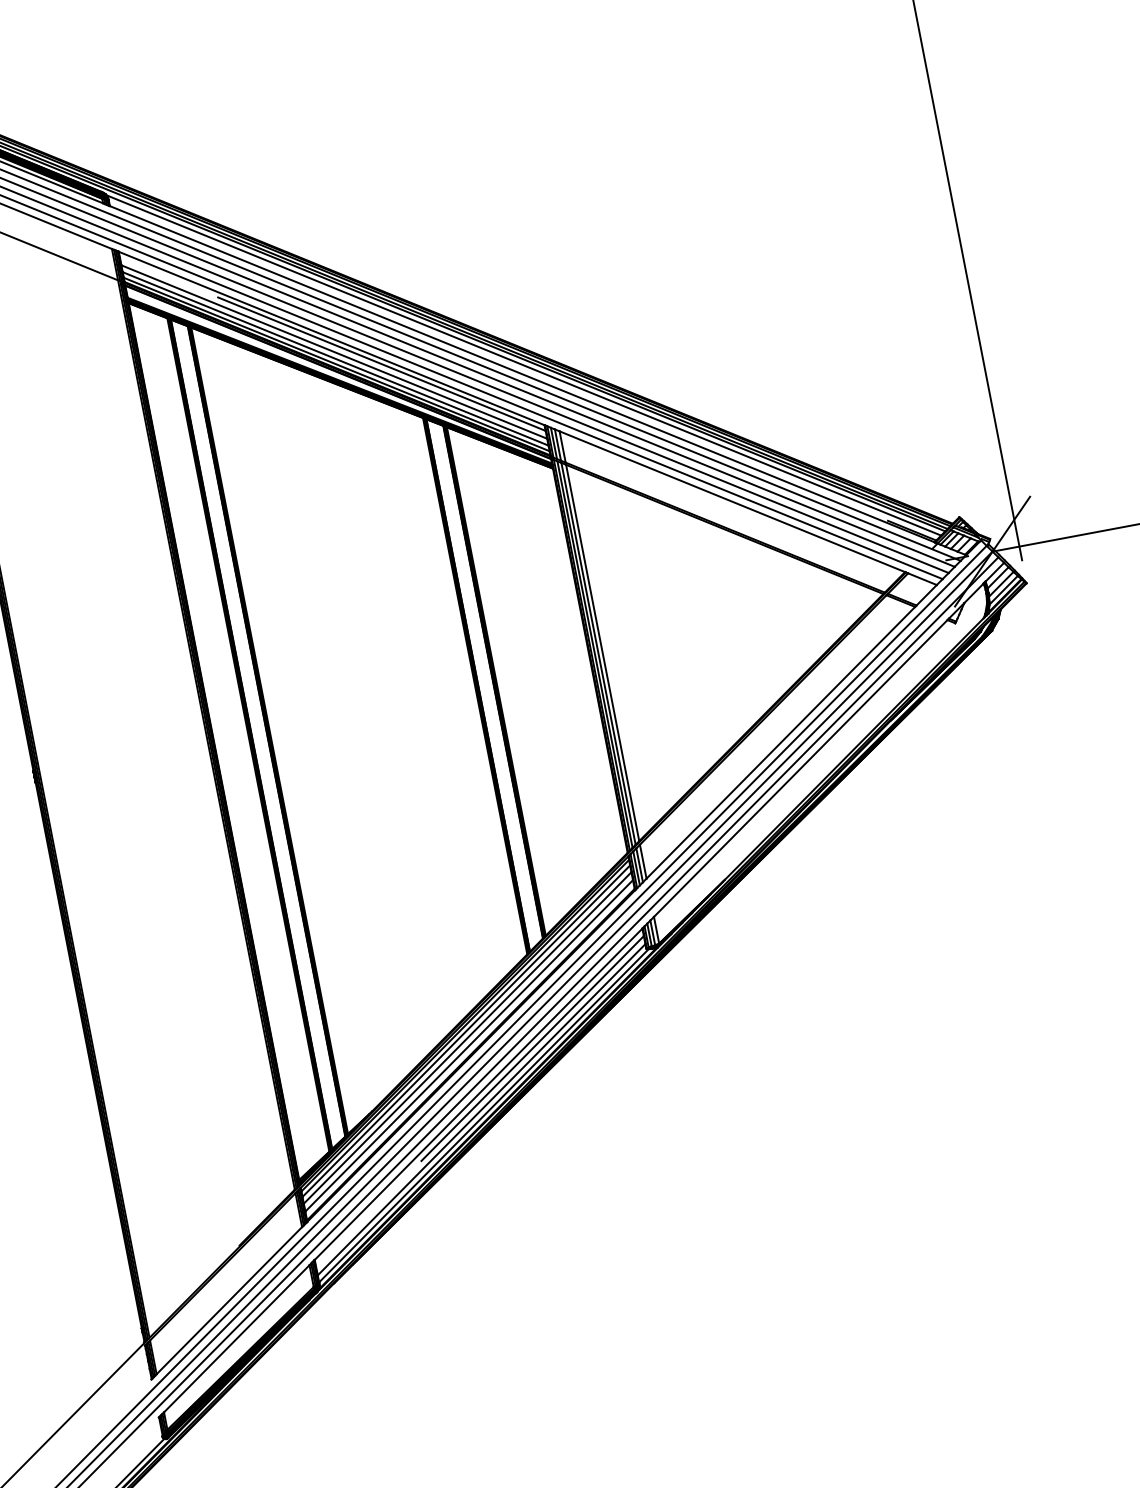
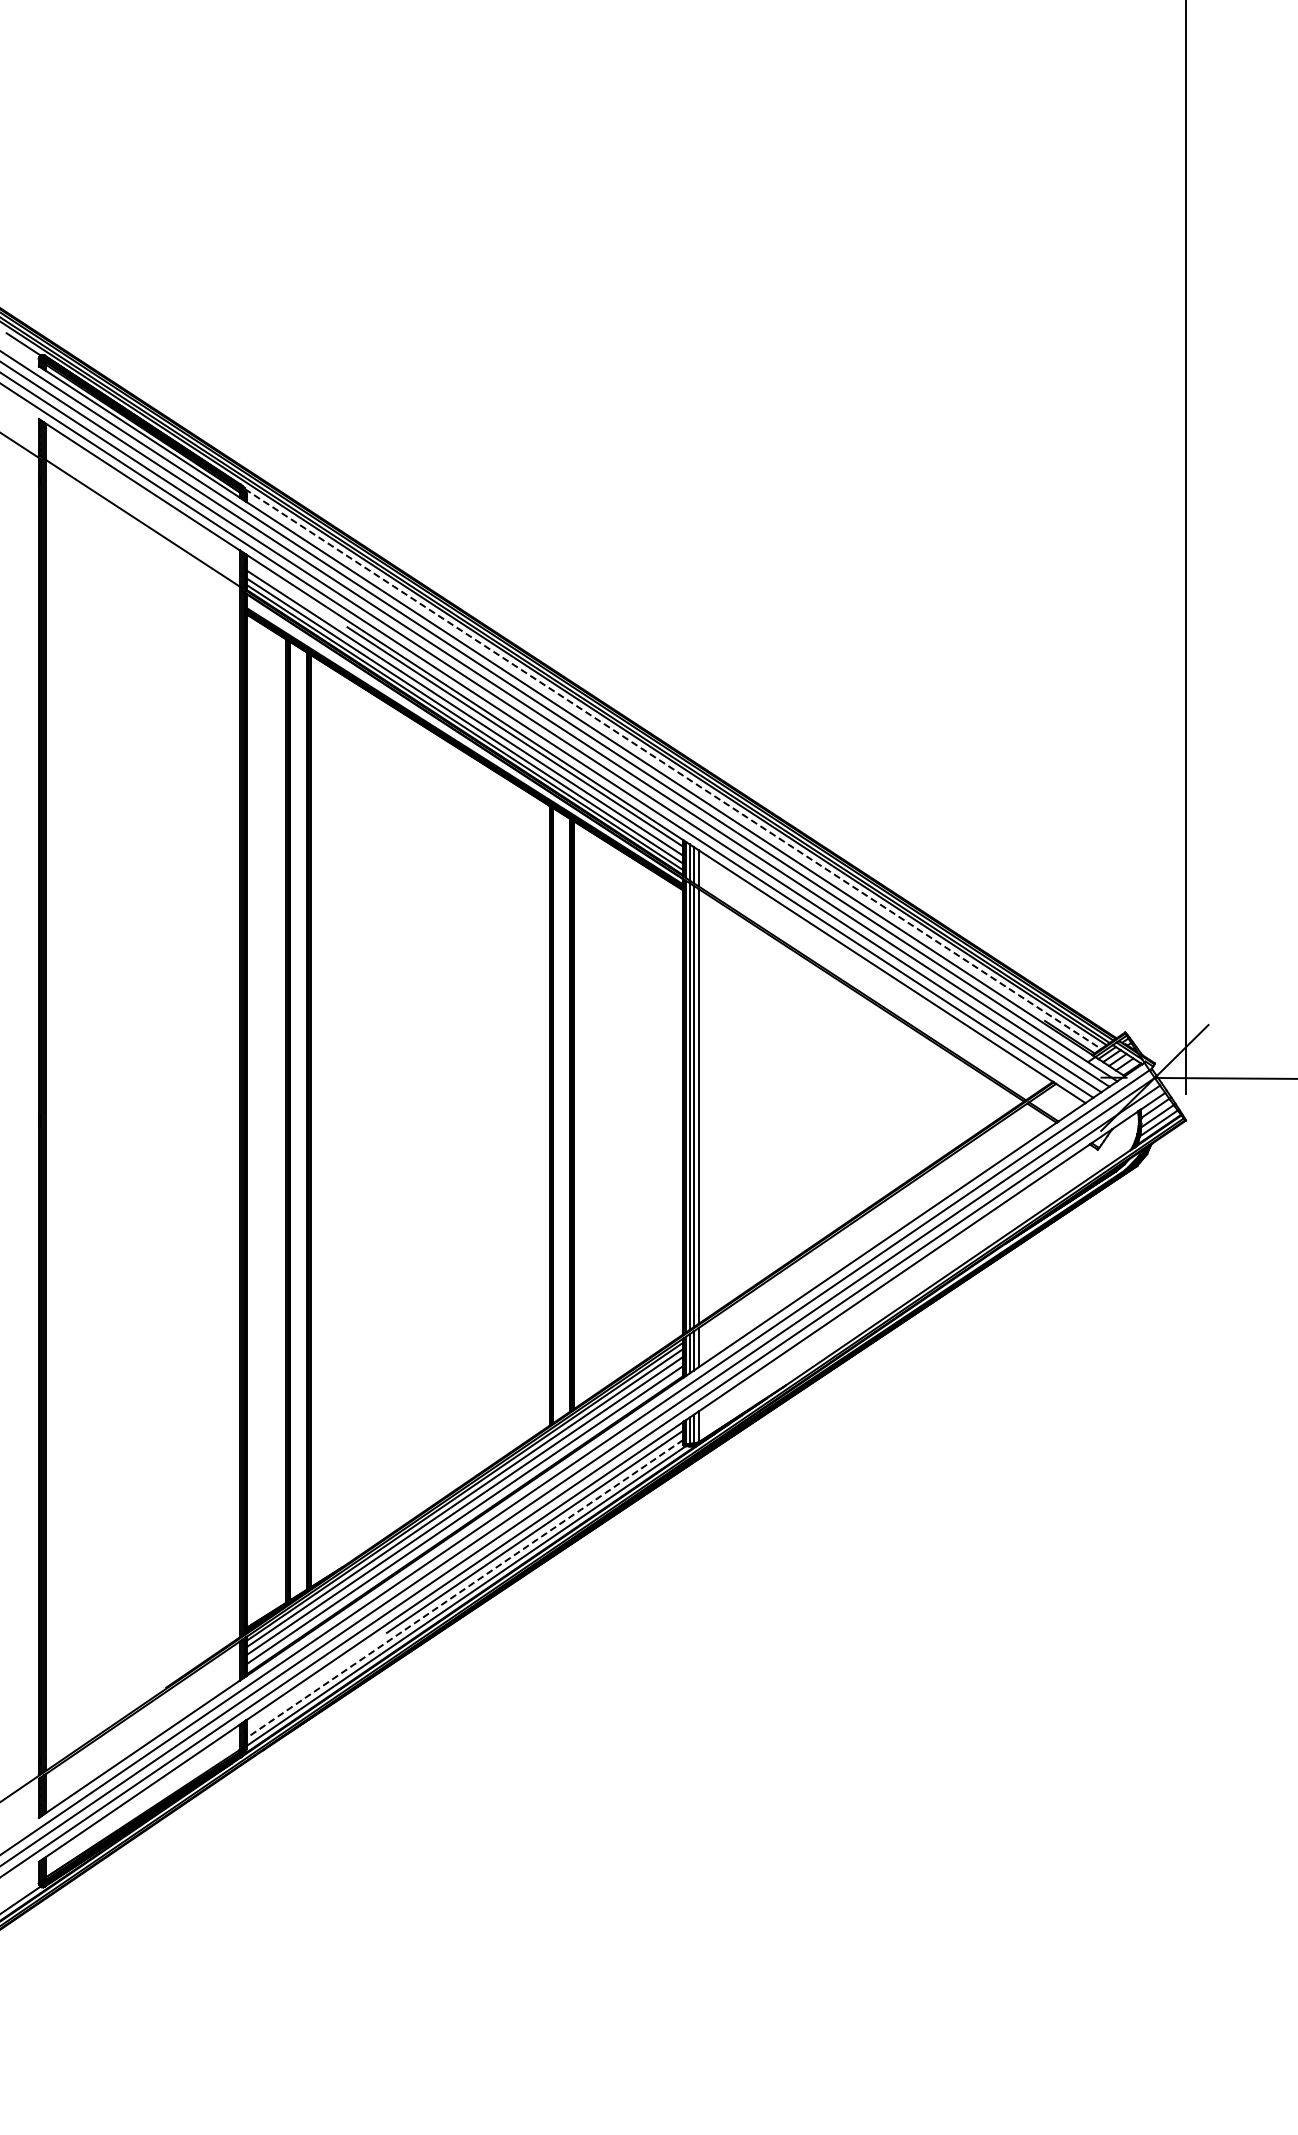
line: (524, 365) -> (673, 769), solid -> dashed
line: (481, 1110) -> (464, 1589), solid -> dashed

